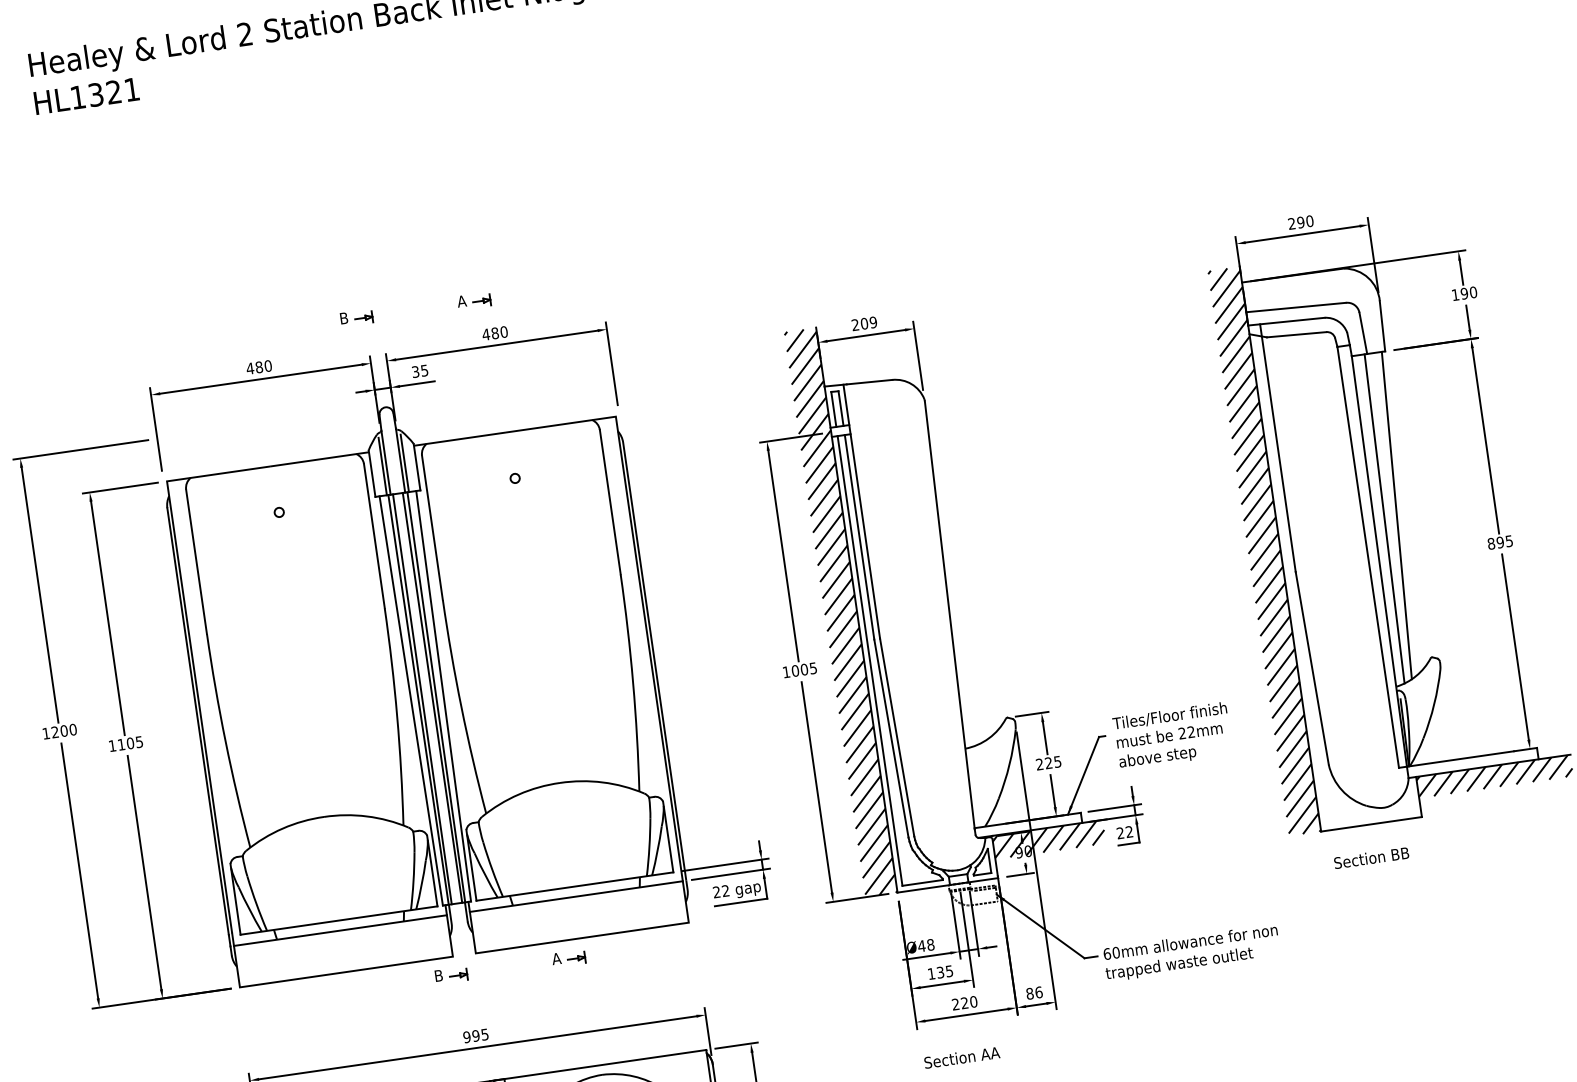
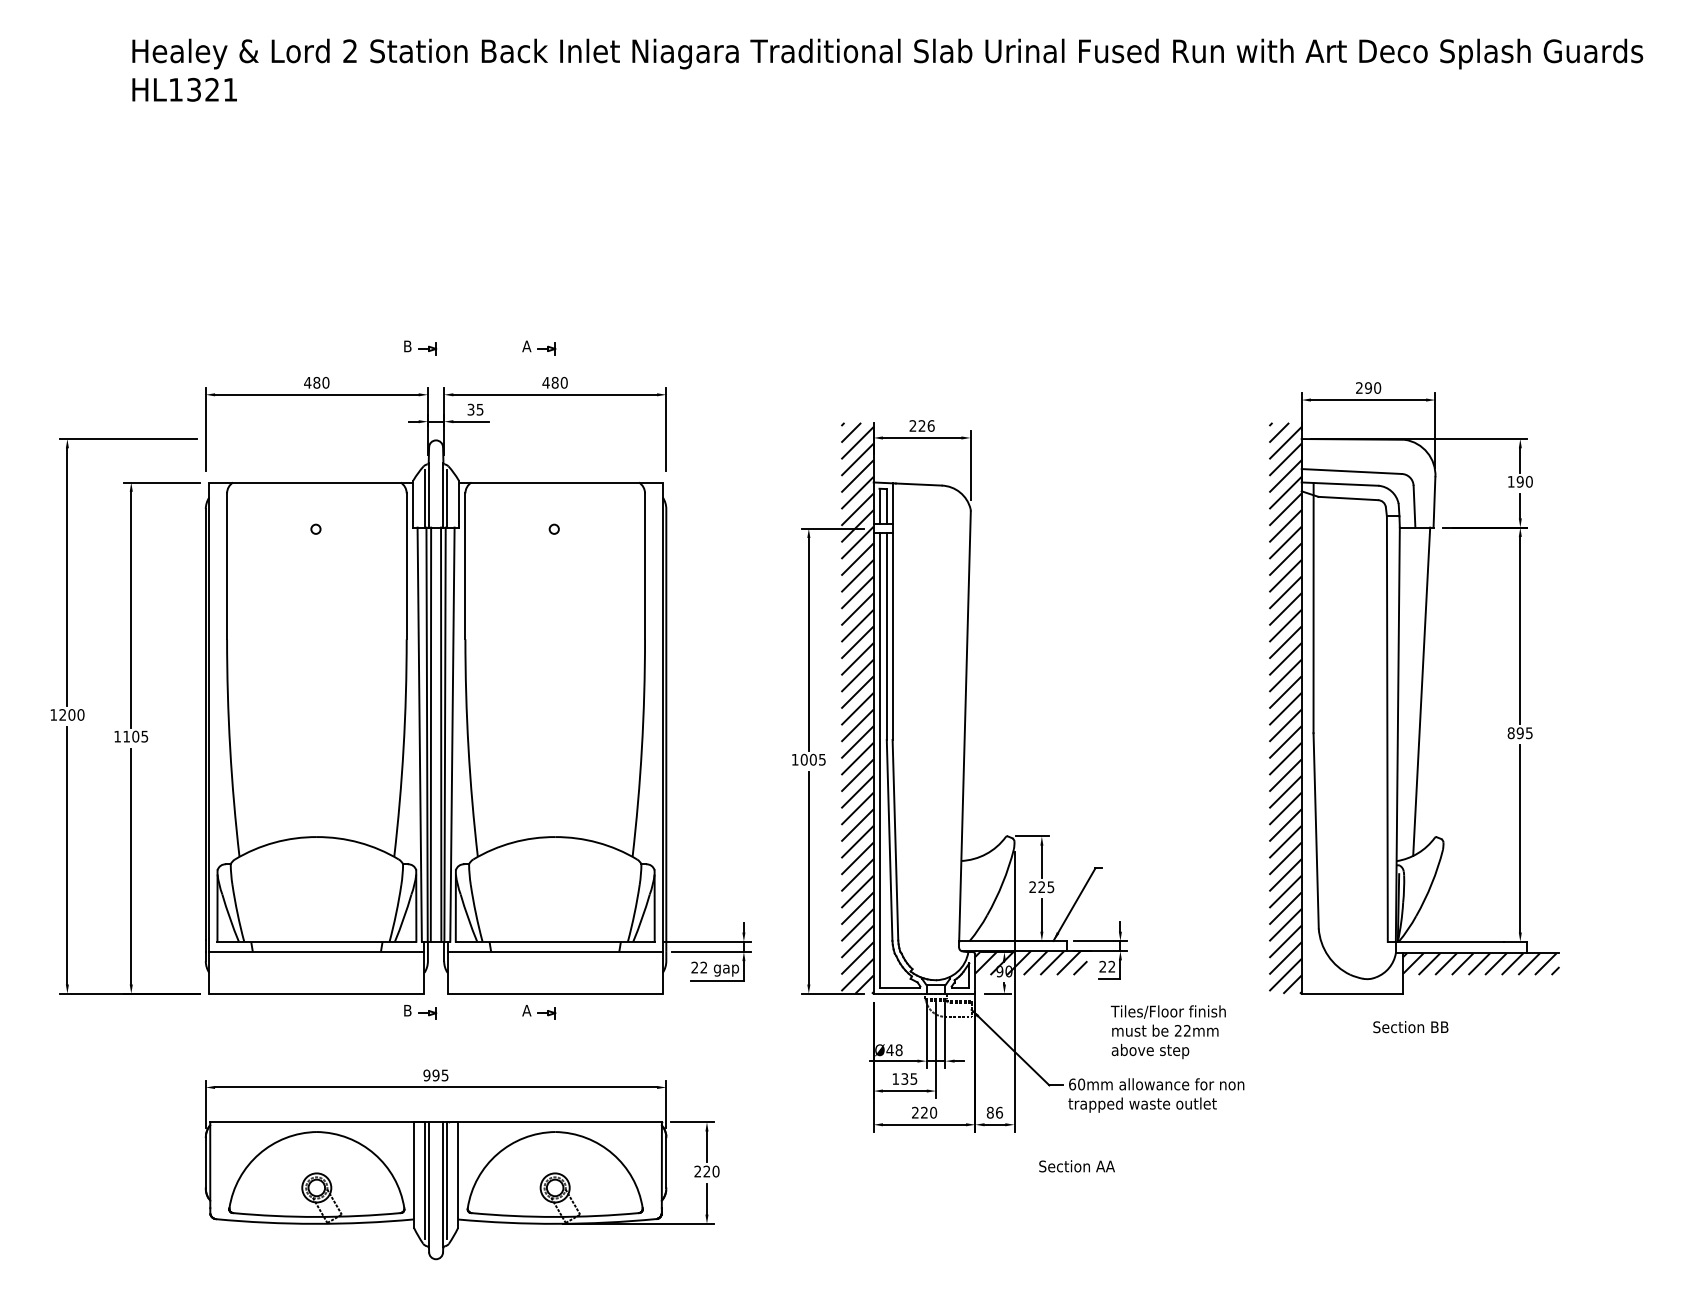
text: (868, 322) -> (926, 425), 209 -> 226
line: (1384, 519) -> (1408, 693), removed
text: (1171, 736) -> (1167, 1032), moved
text: (1371, 858) -> (1410, 1027), moved
text: (961, 1057) -> (1076, 1166), moved

